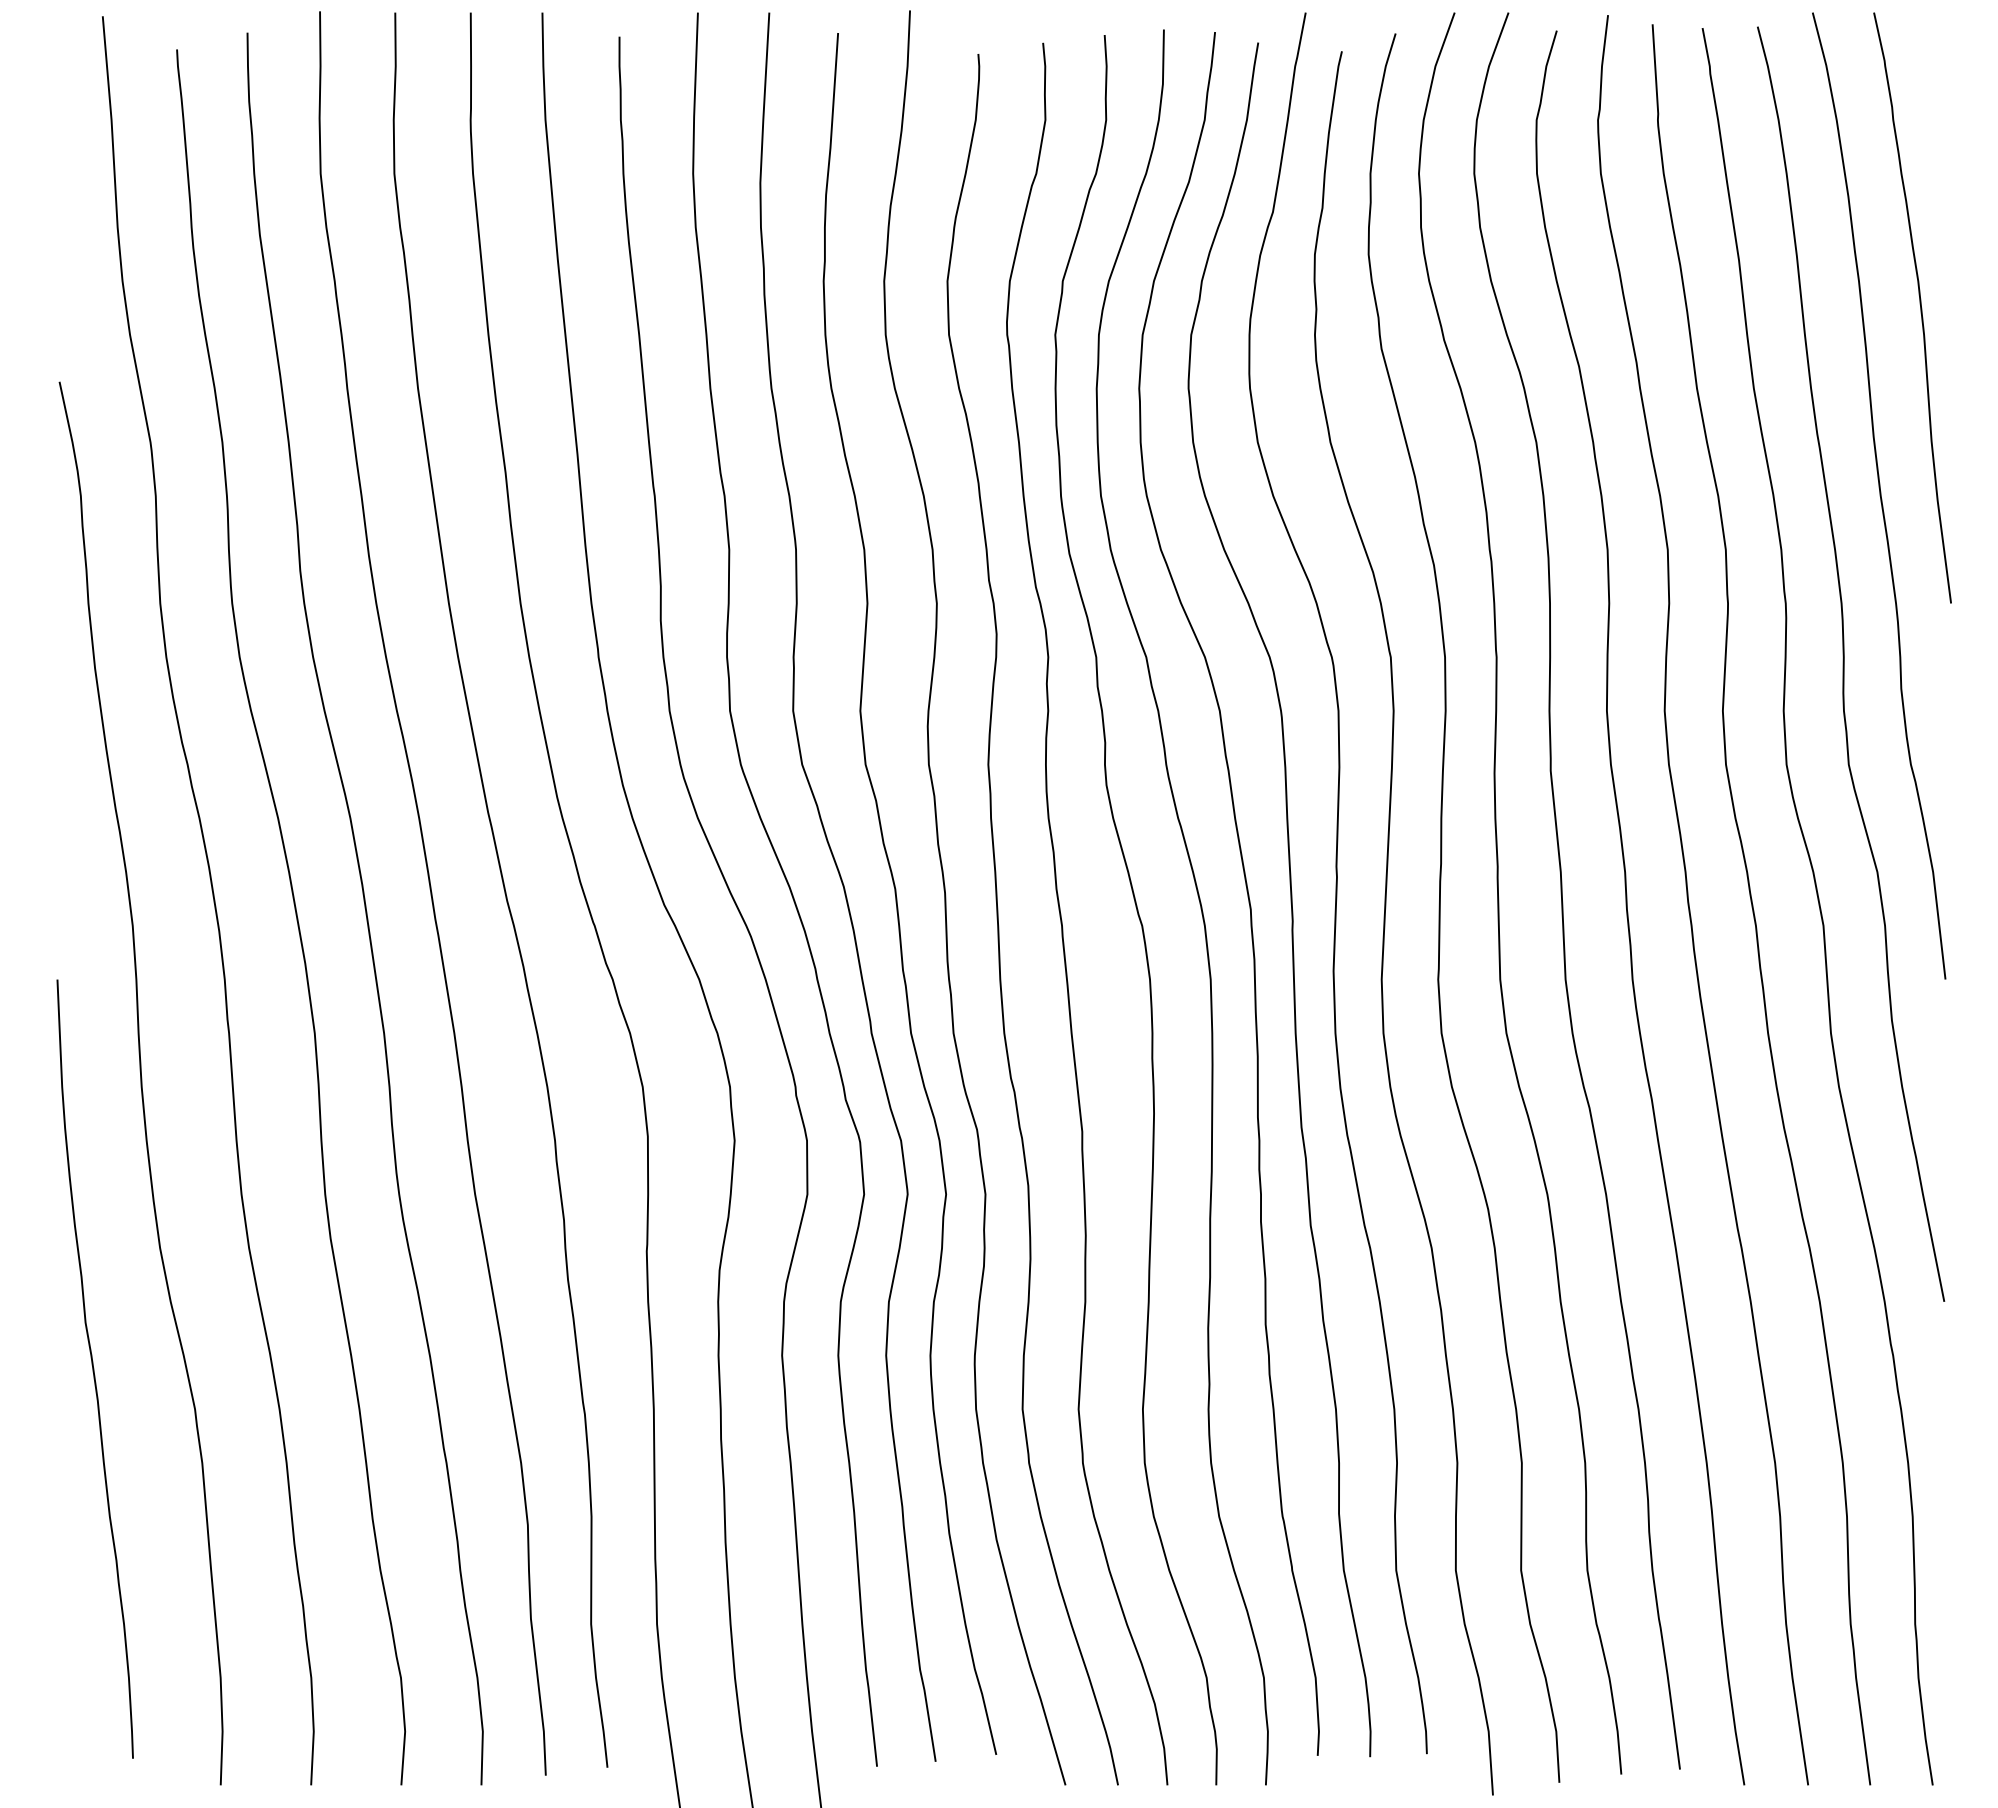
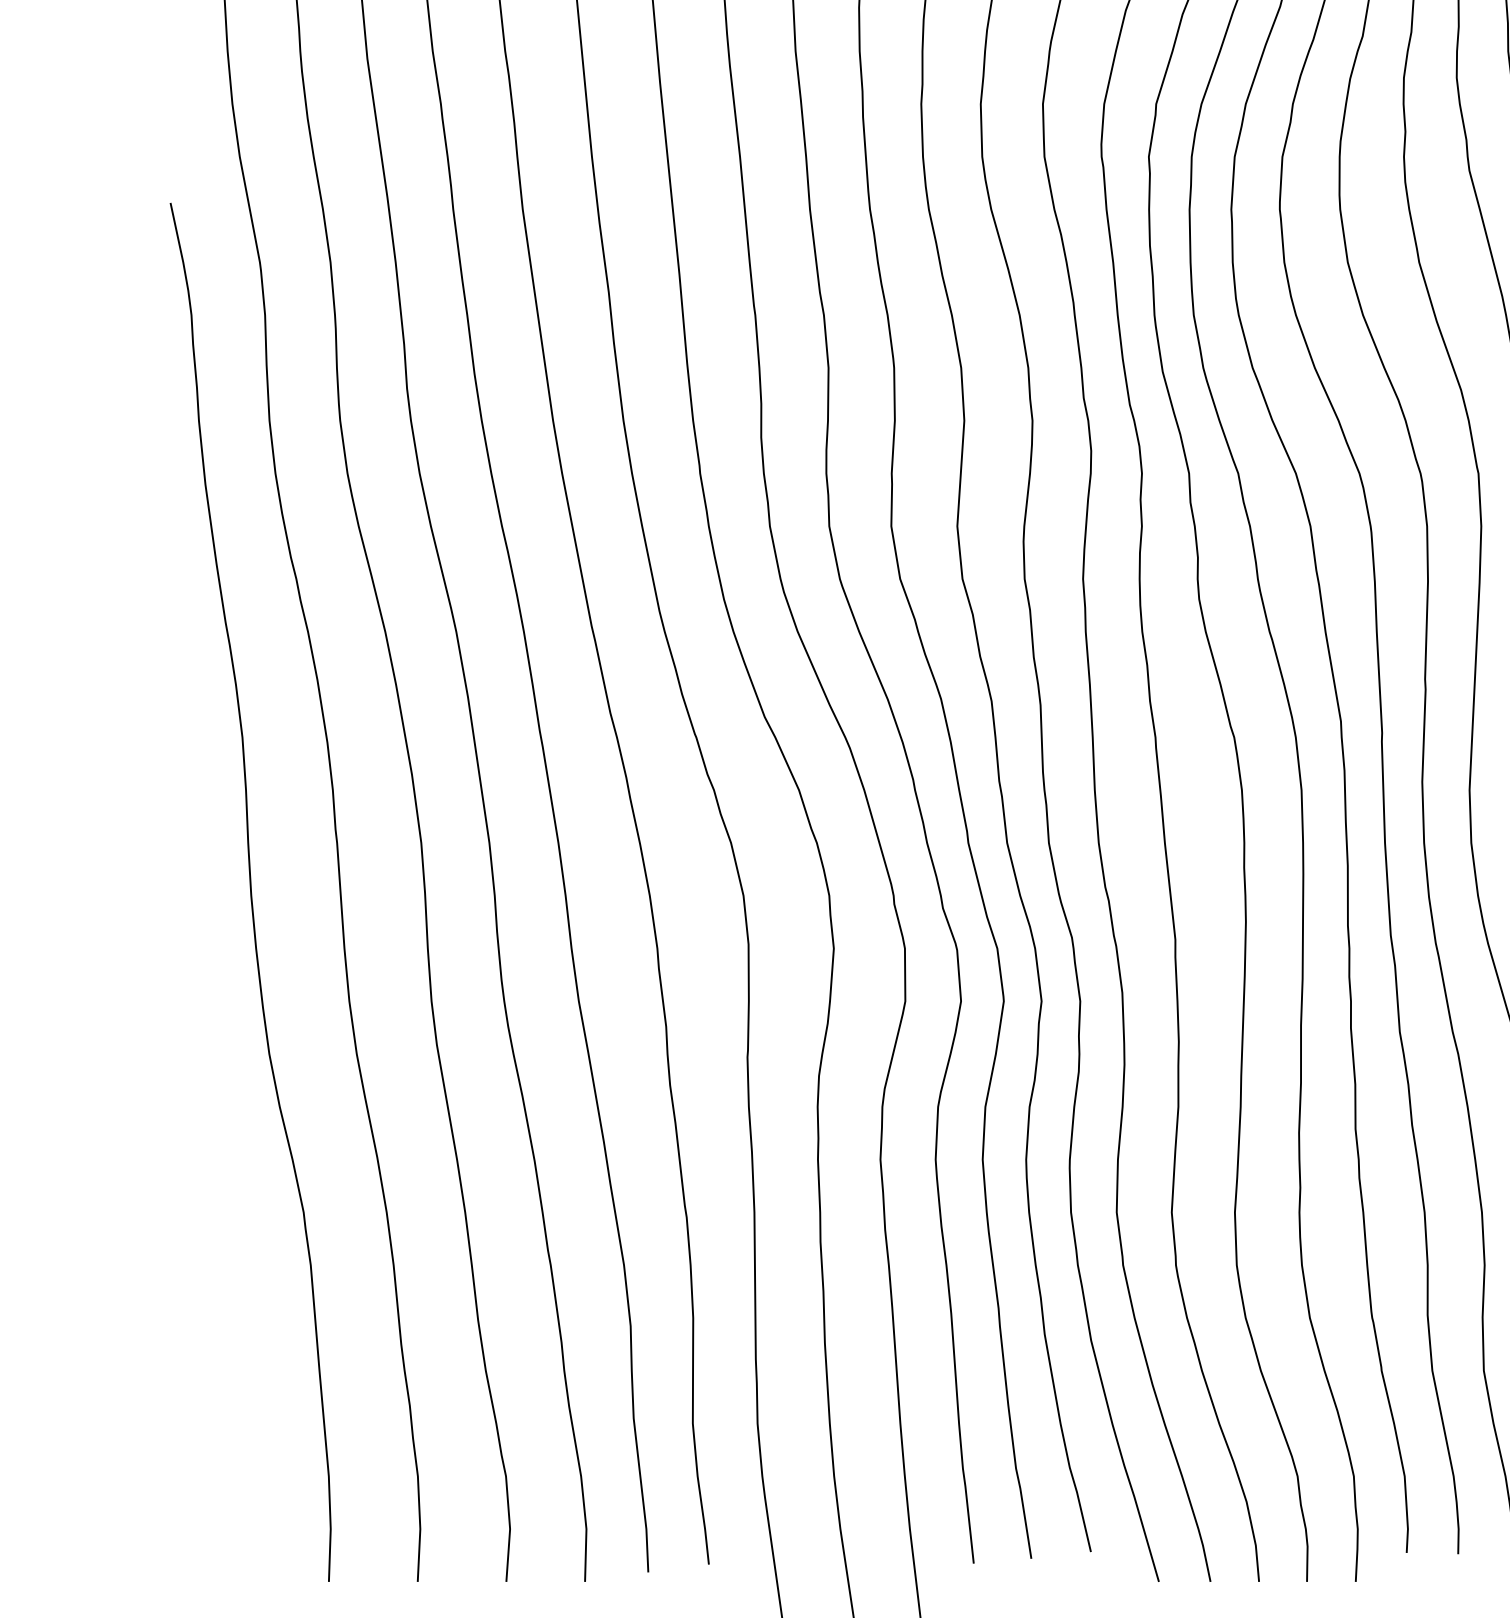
curve: (94, 1368) -> (204, 1172), removed

